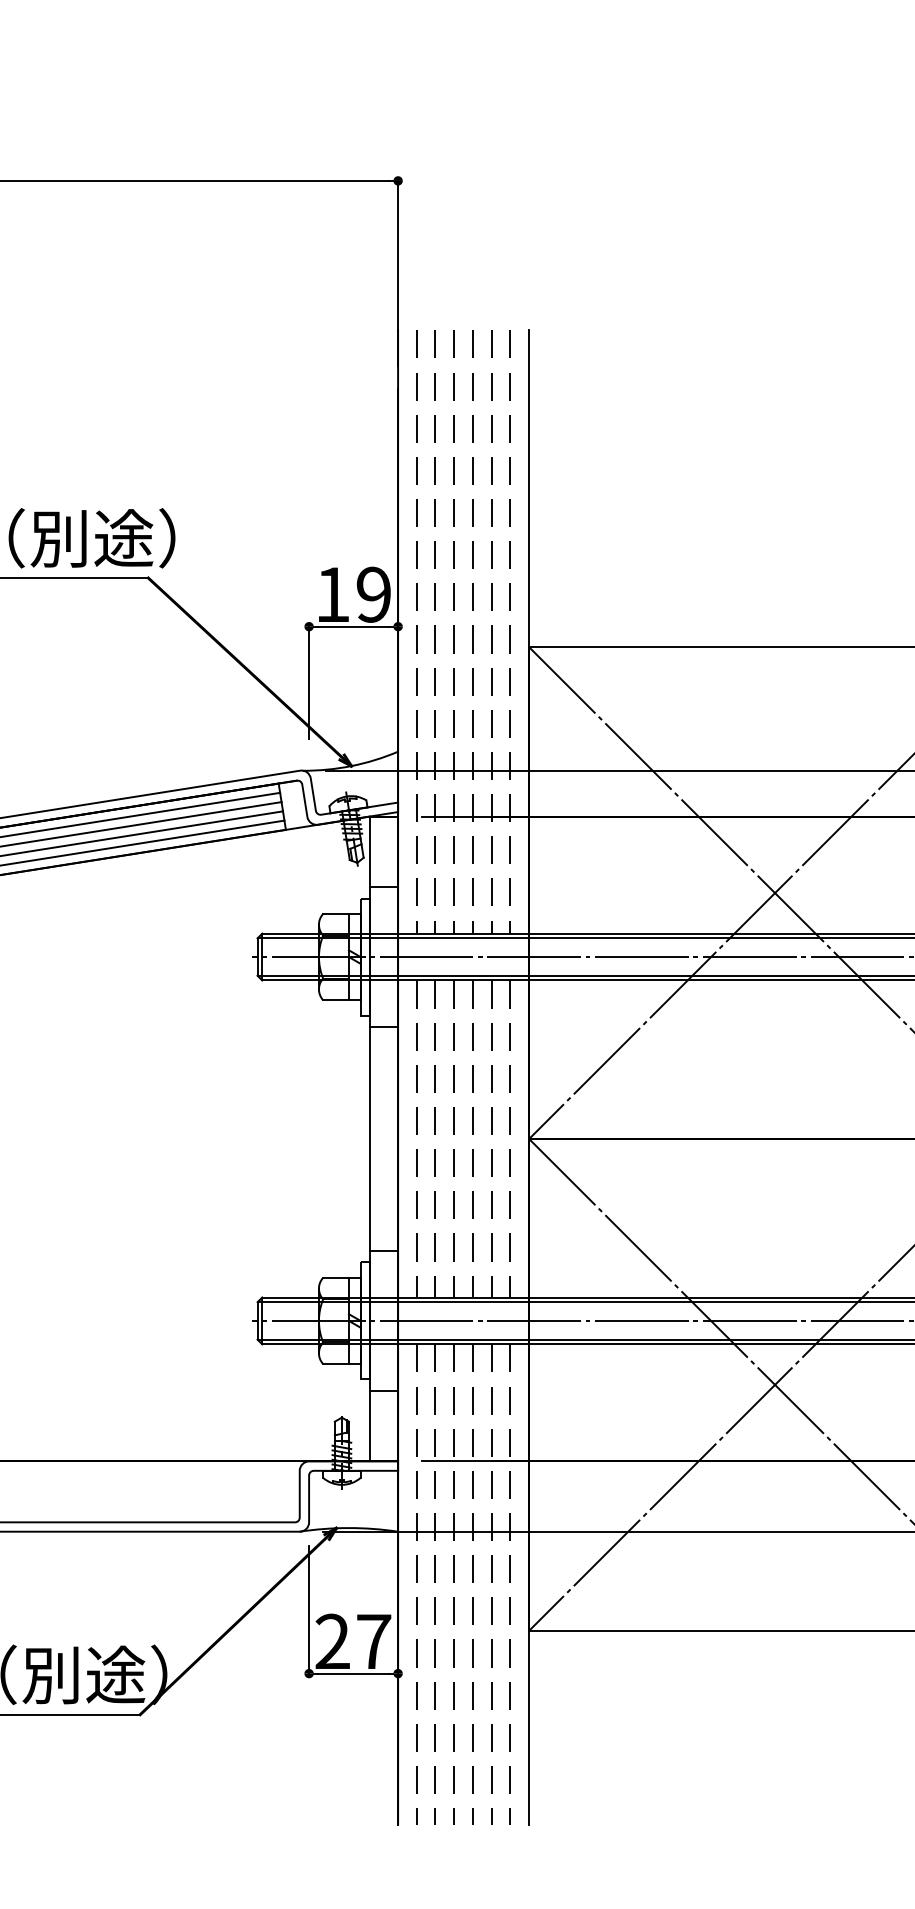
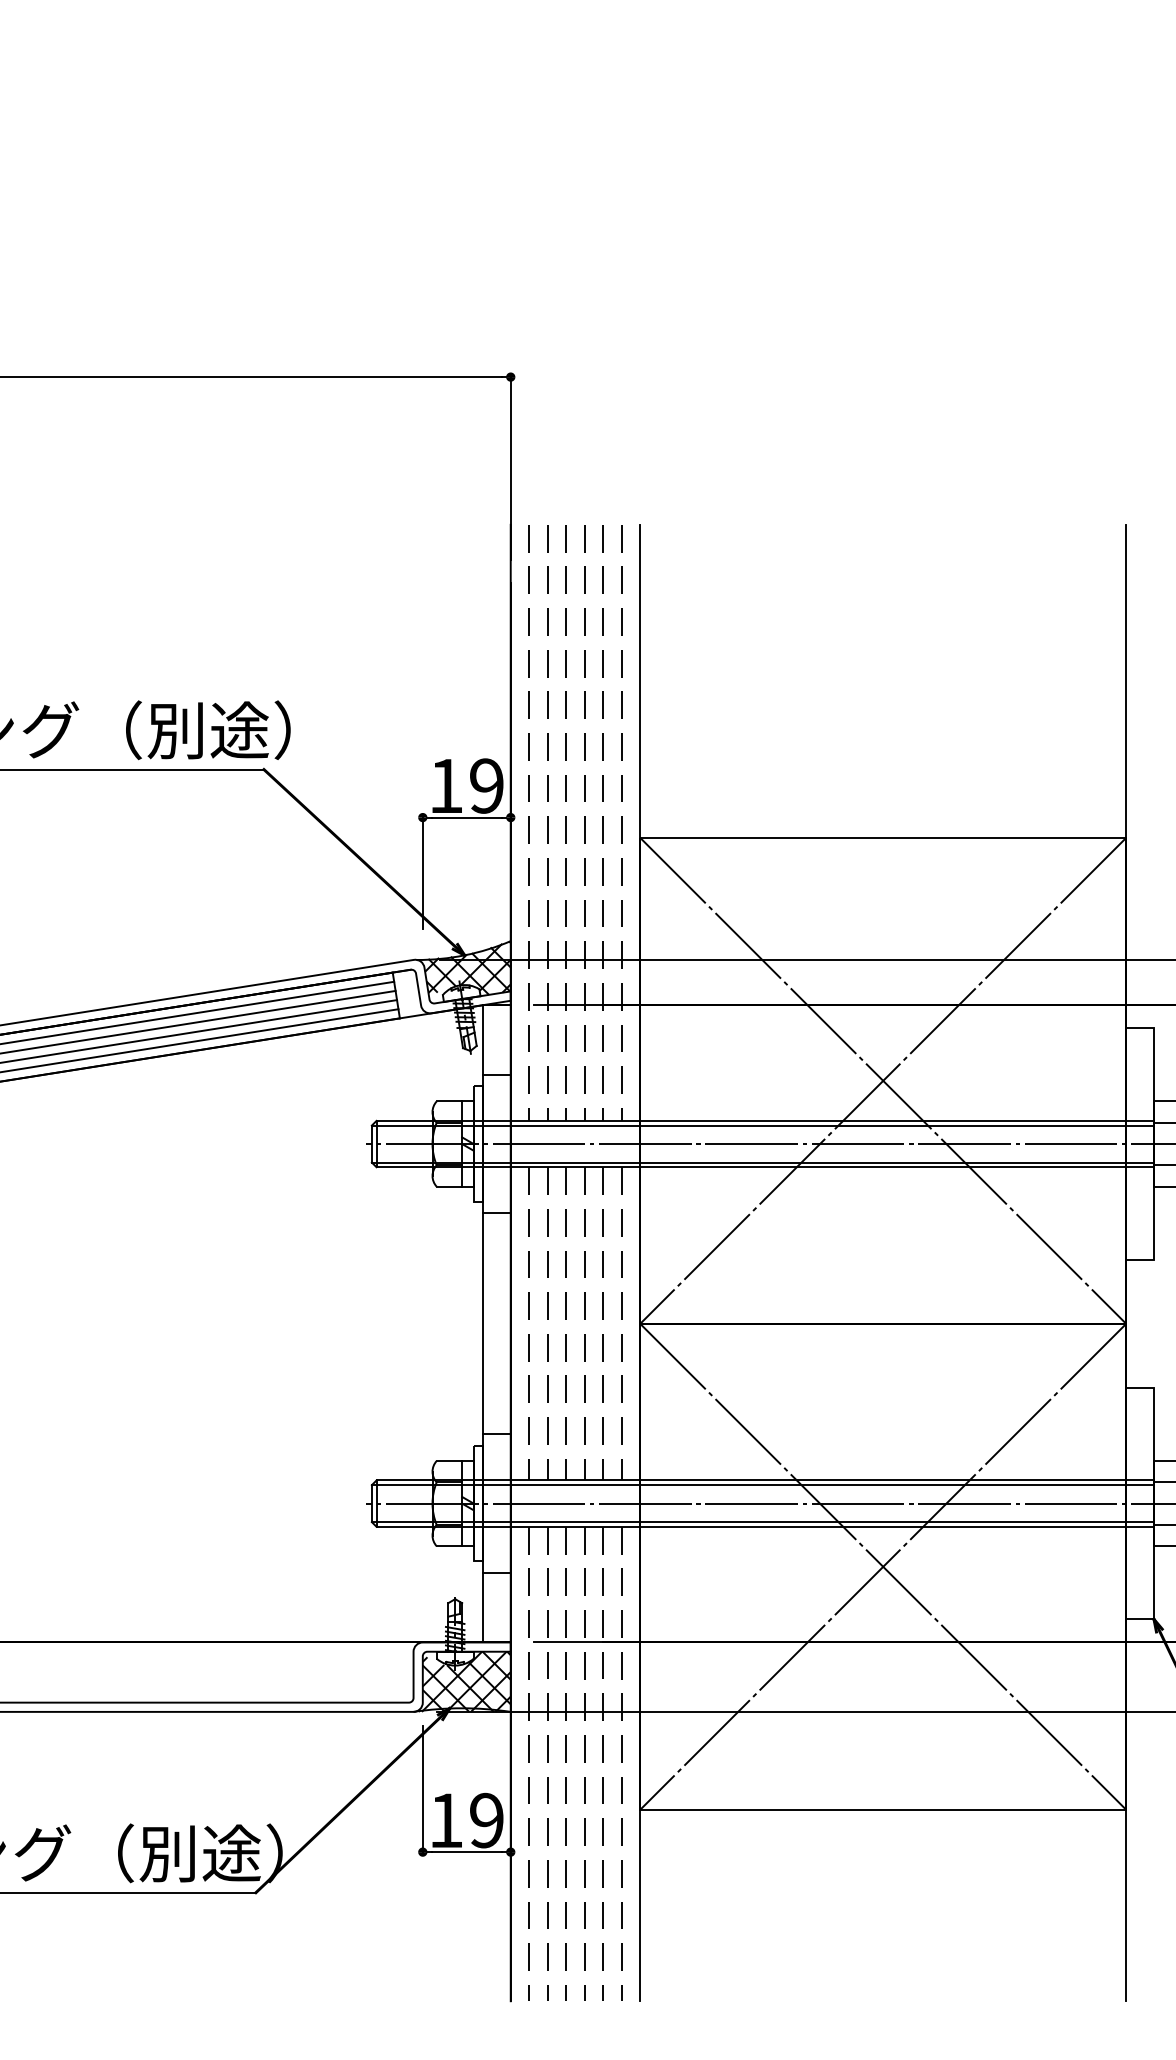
hatch: (354, 778) -> (467, 967), added
hatch: (351, 1500) -> (464, 1681), added
text: (353, 1641) -> (466, 1820), 27 -> 19

